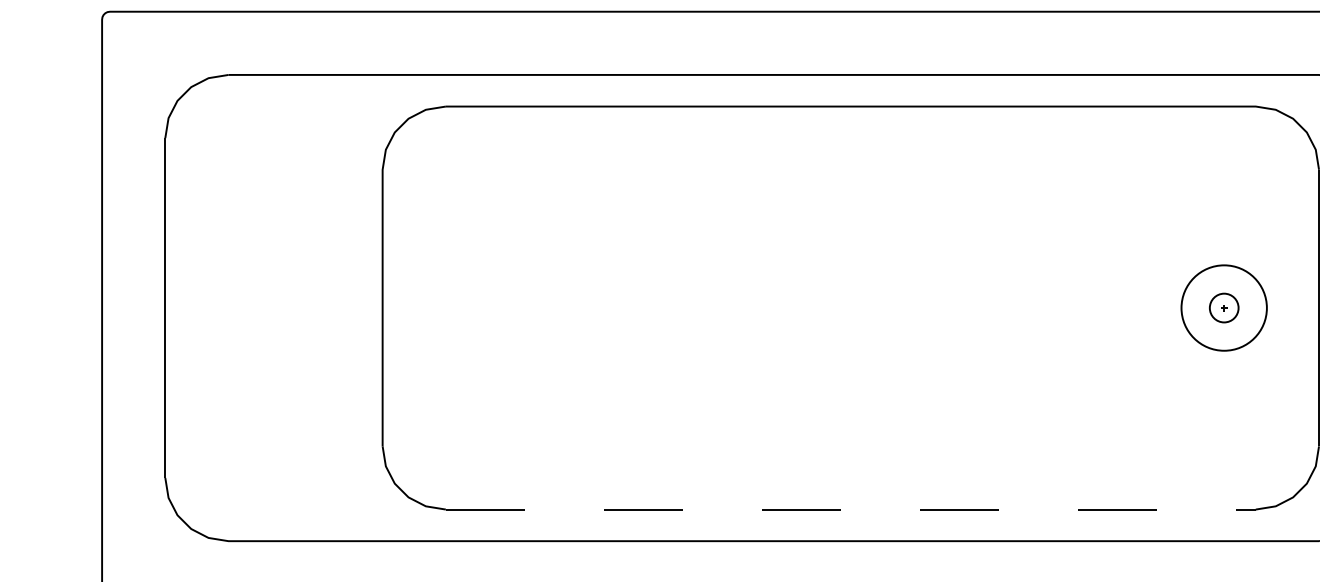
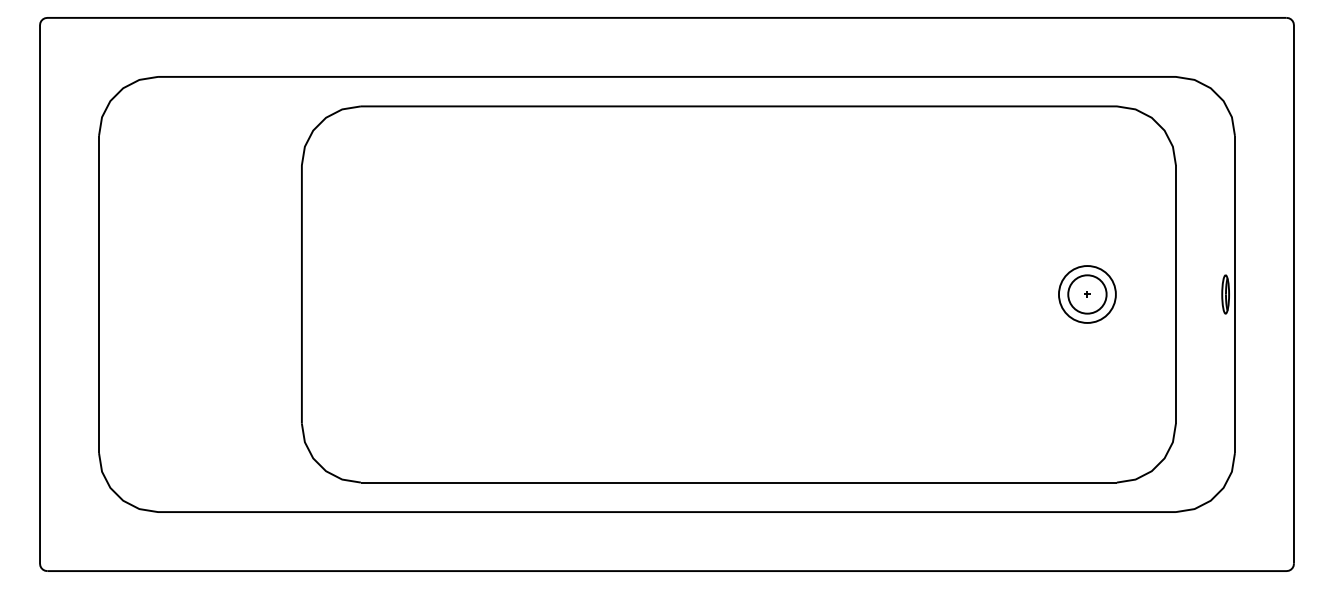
circle: (1223, 308) -> (1086, 294), size x0.71
circle: (1224, 308) -> (1087, 294), size x1.43
line: (851, 509) -> (739, 482), dashed -> solid

